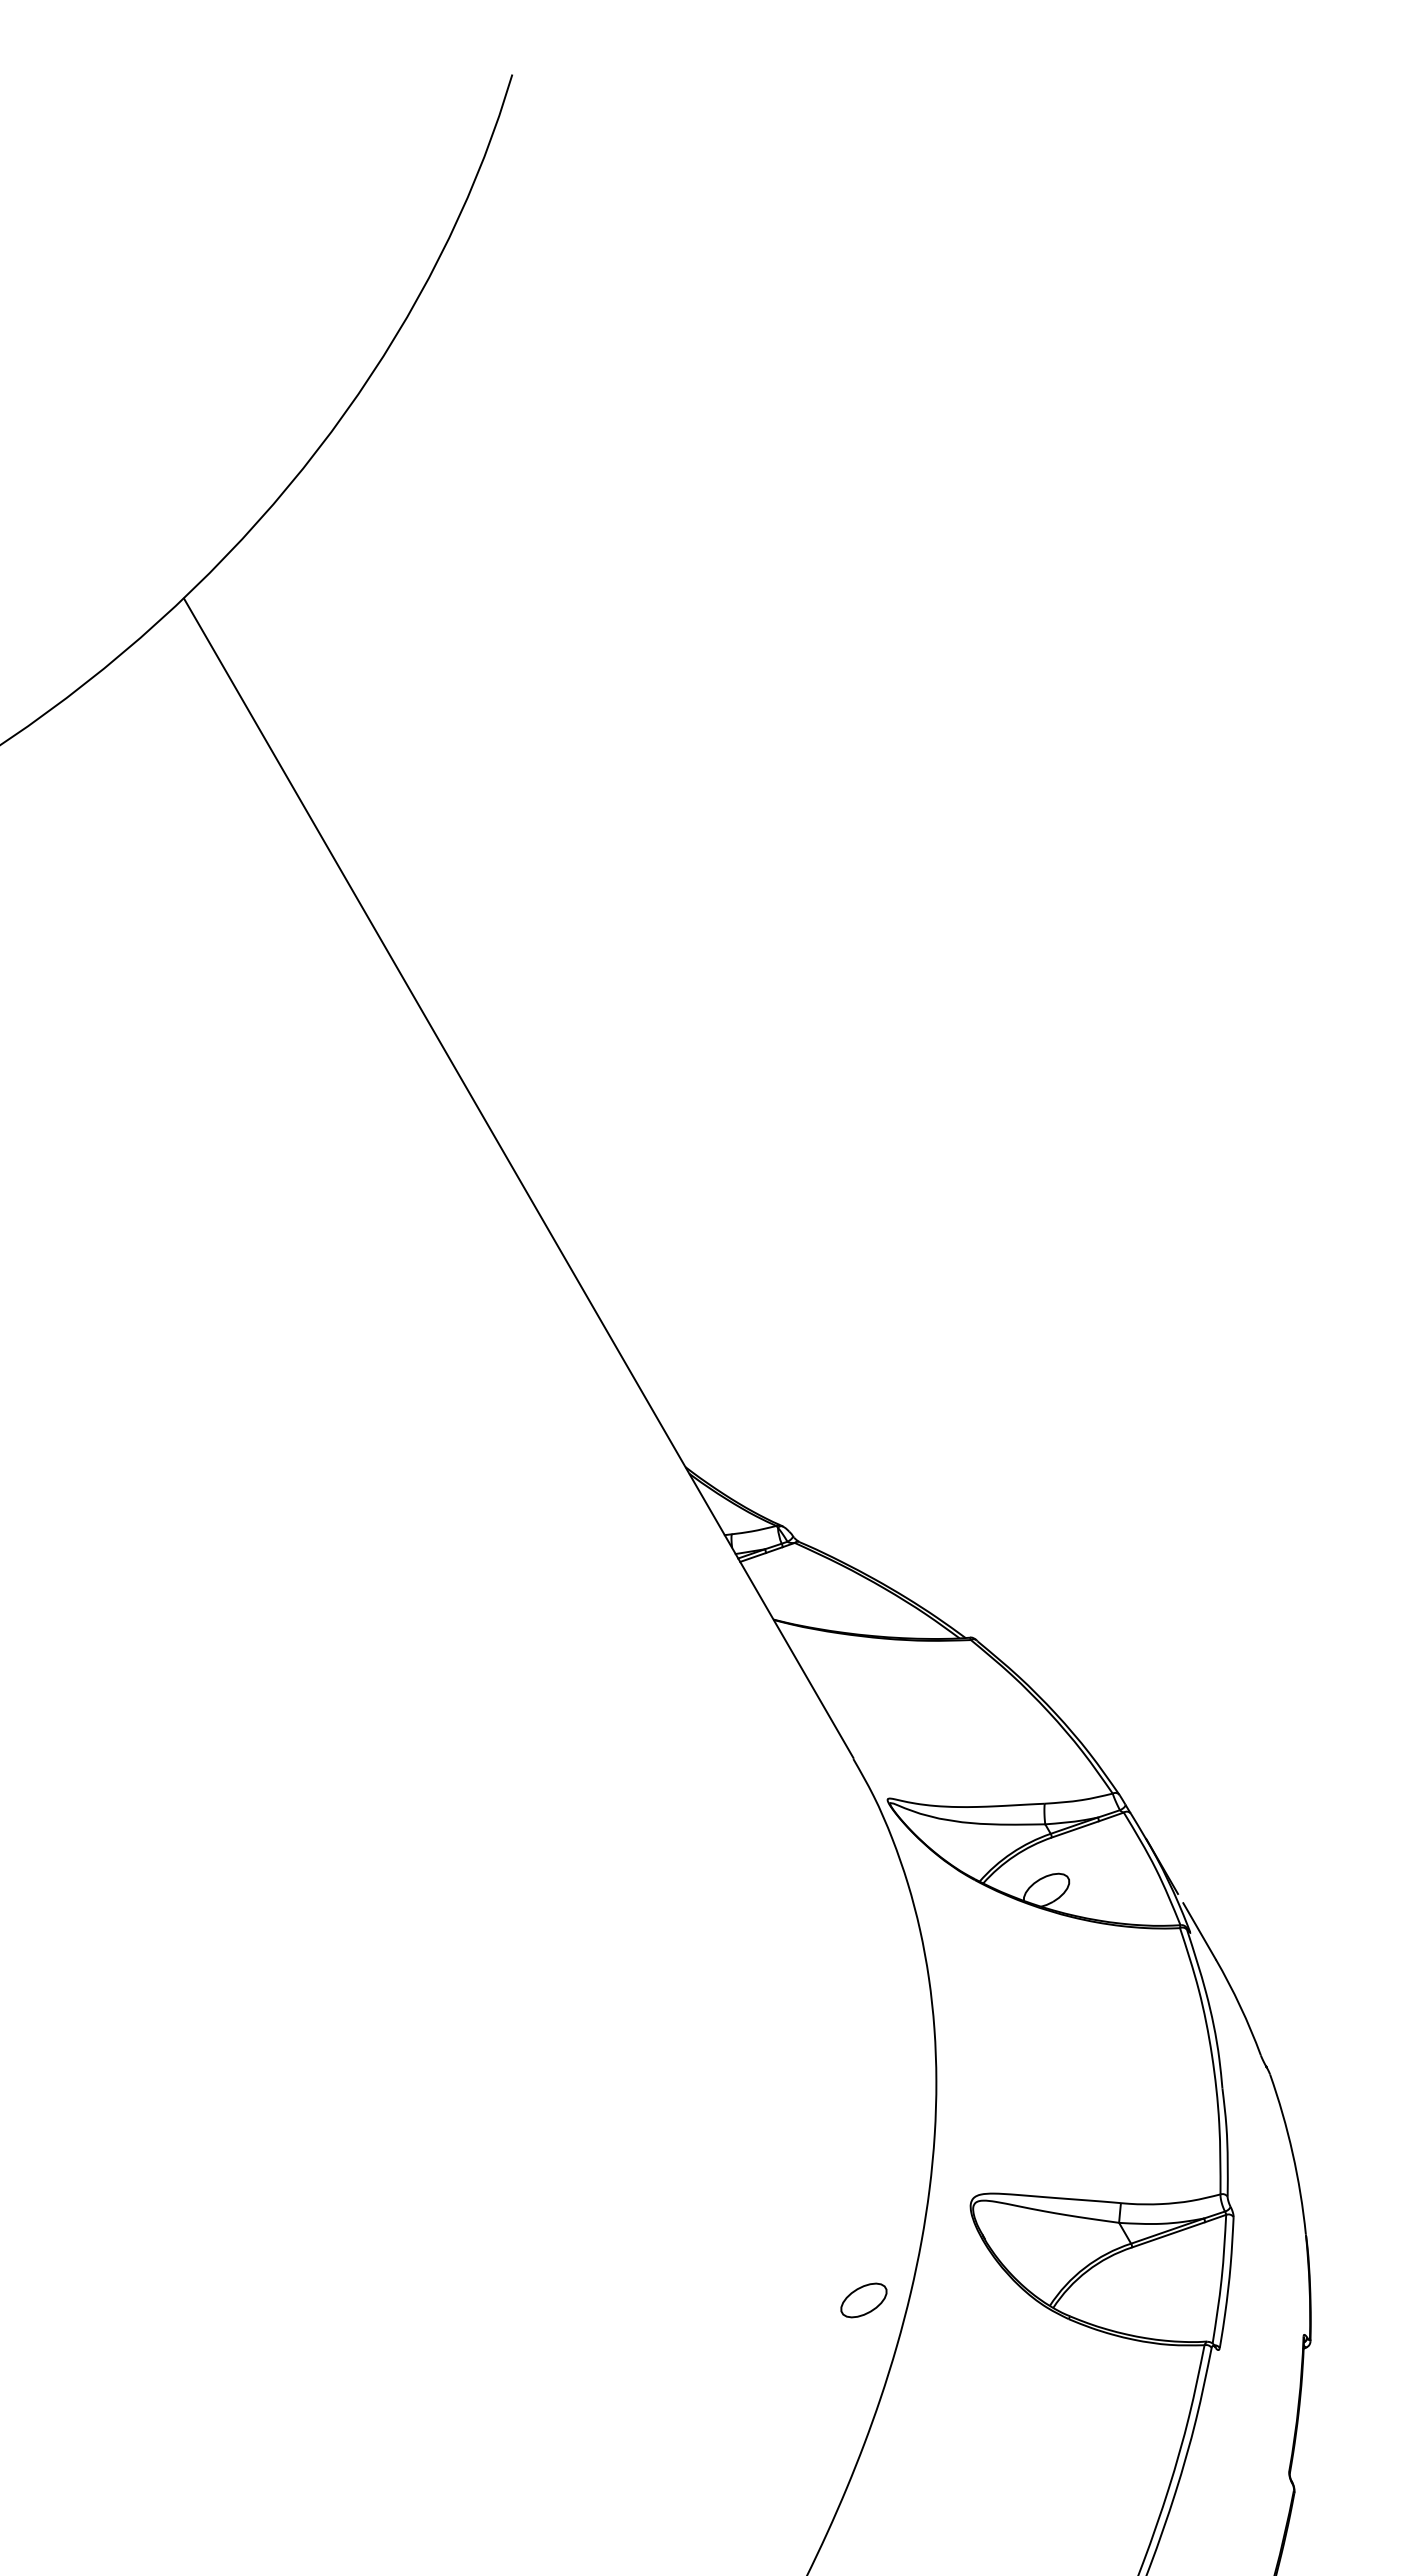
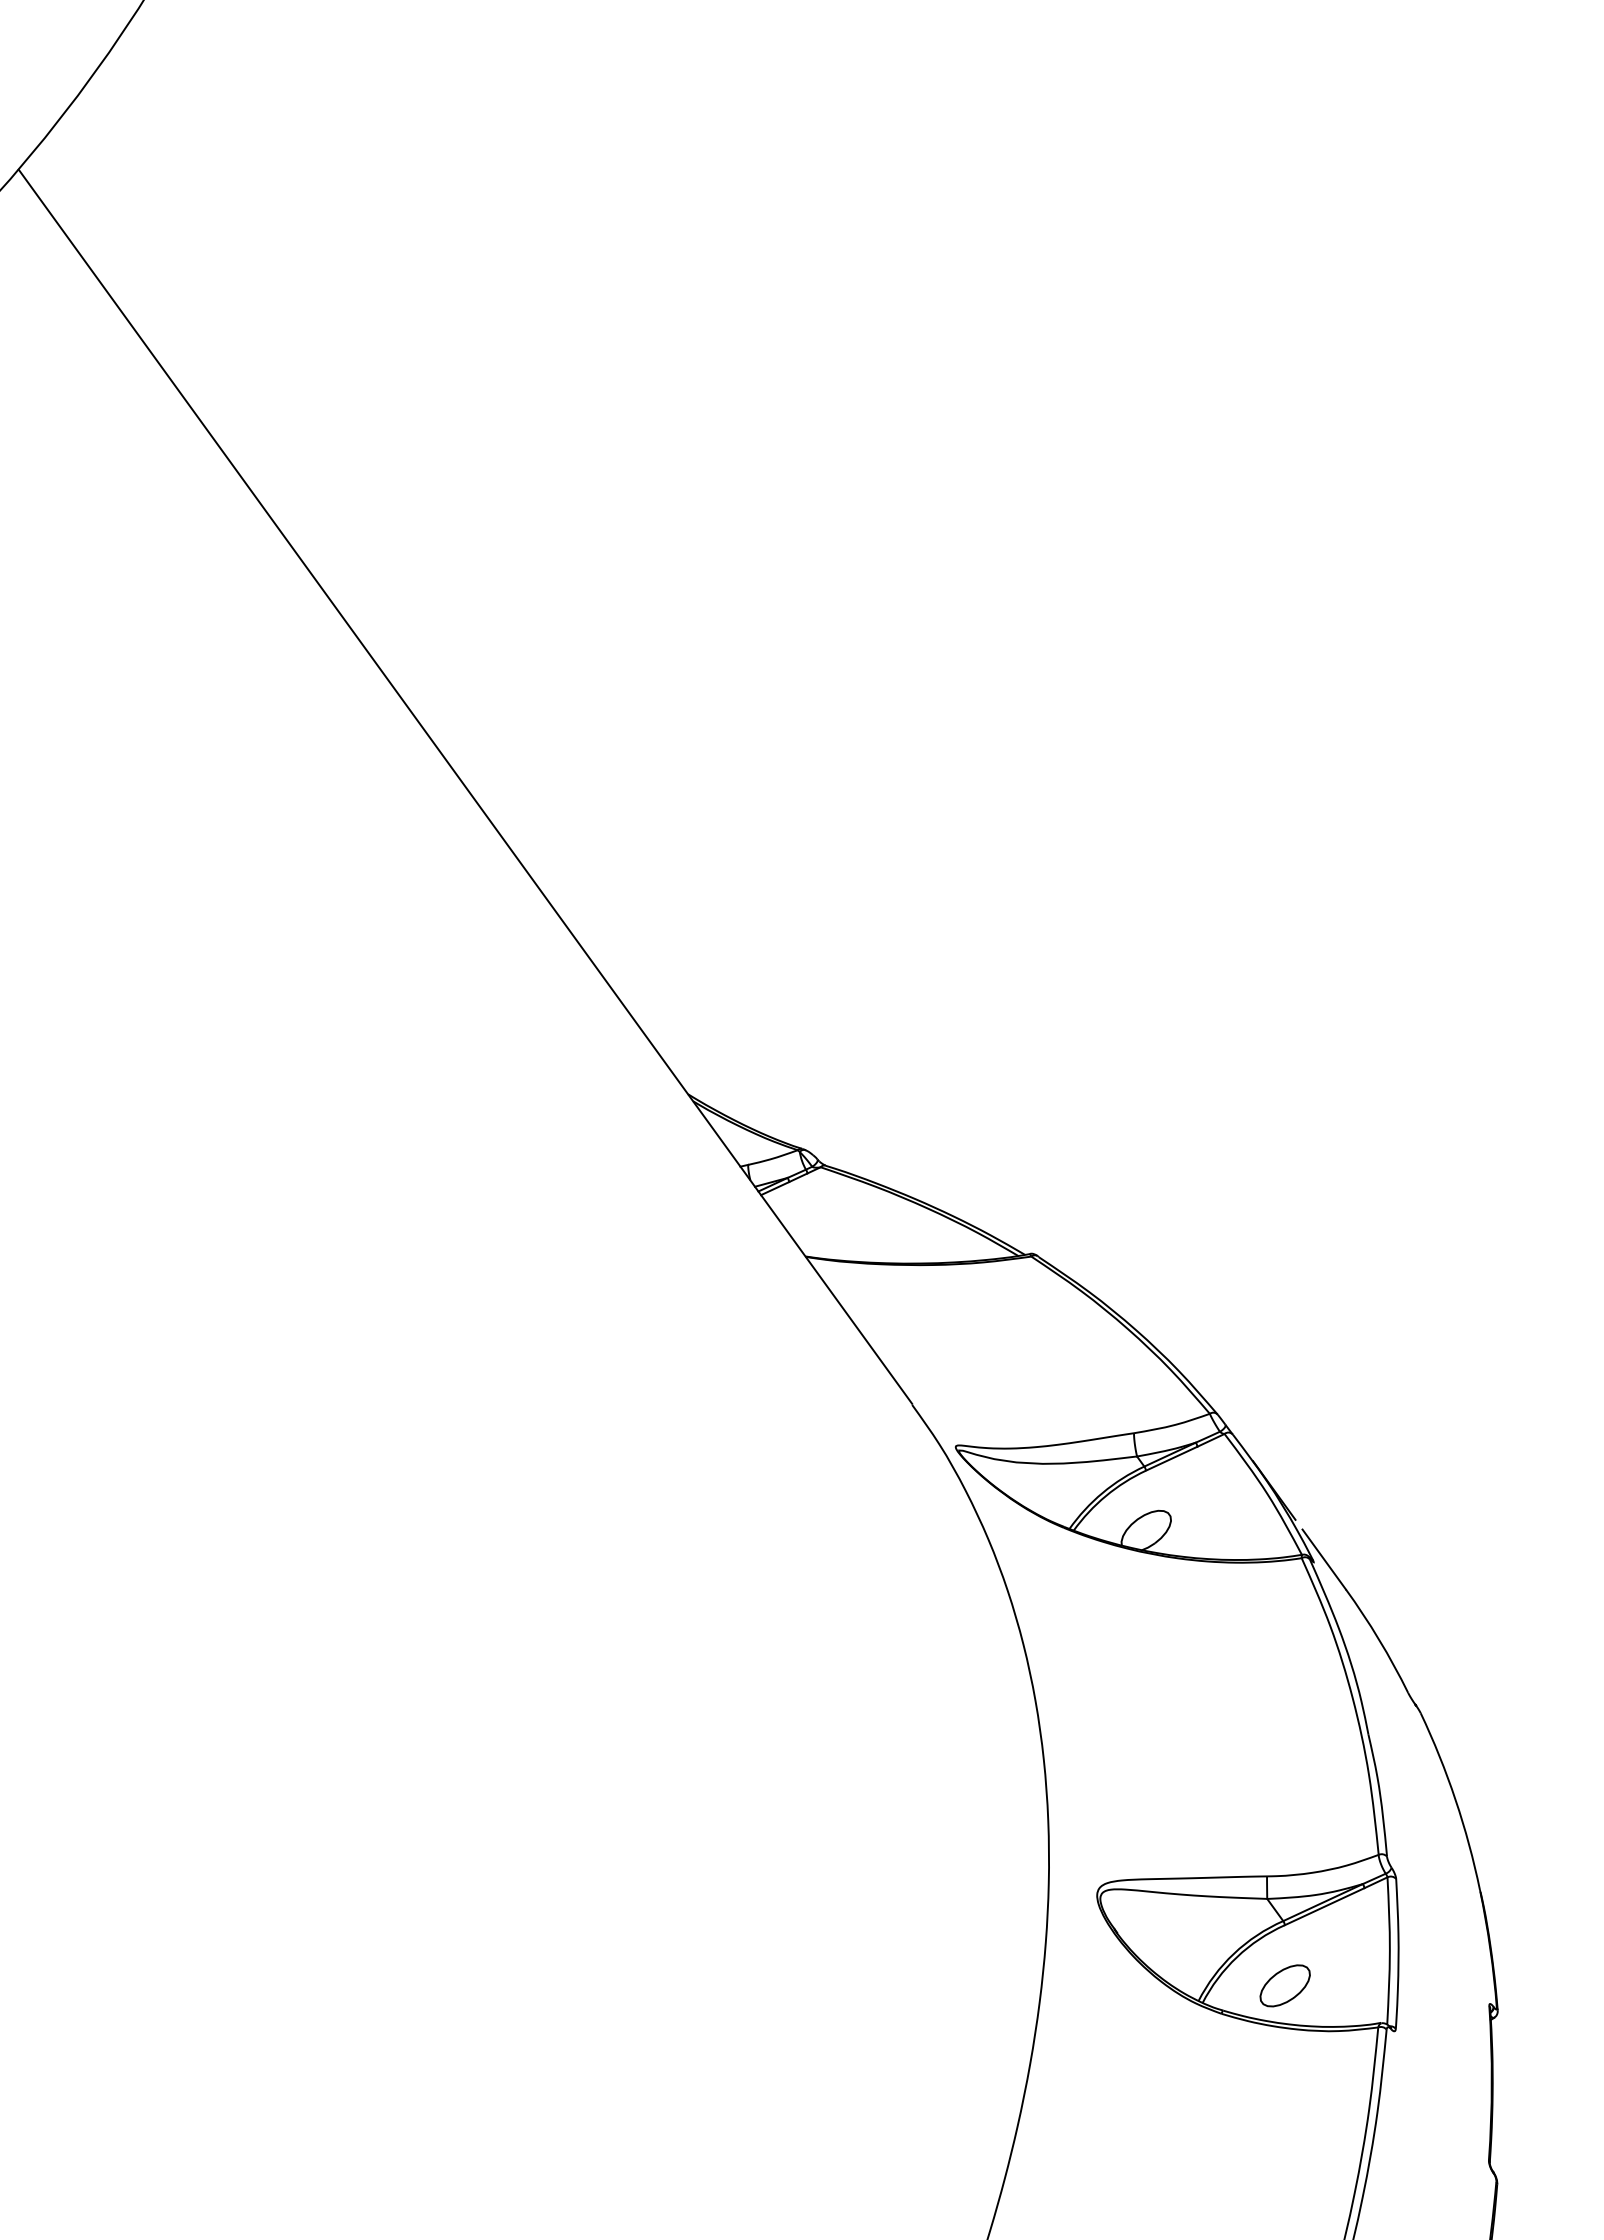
part: (863, 2300) -> (1284, 1985), moved

